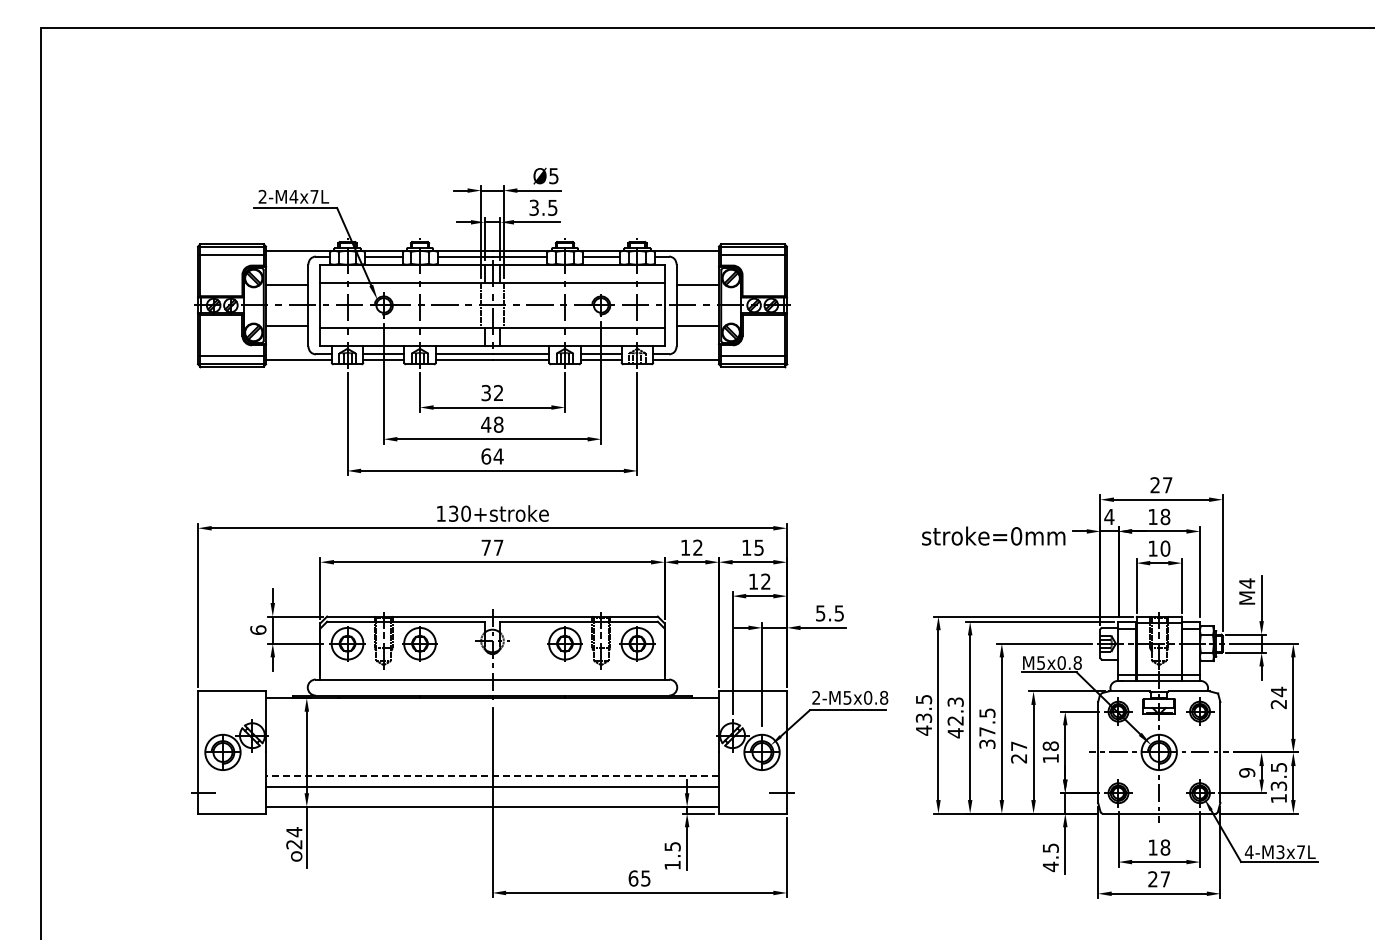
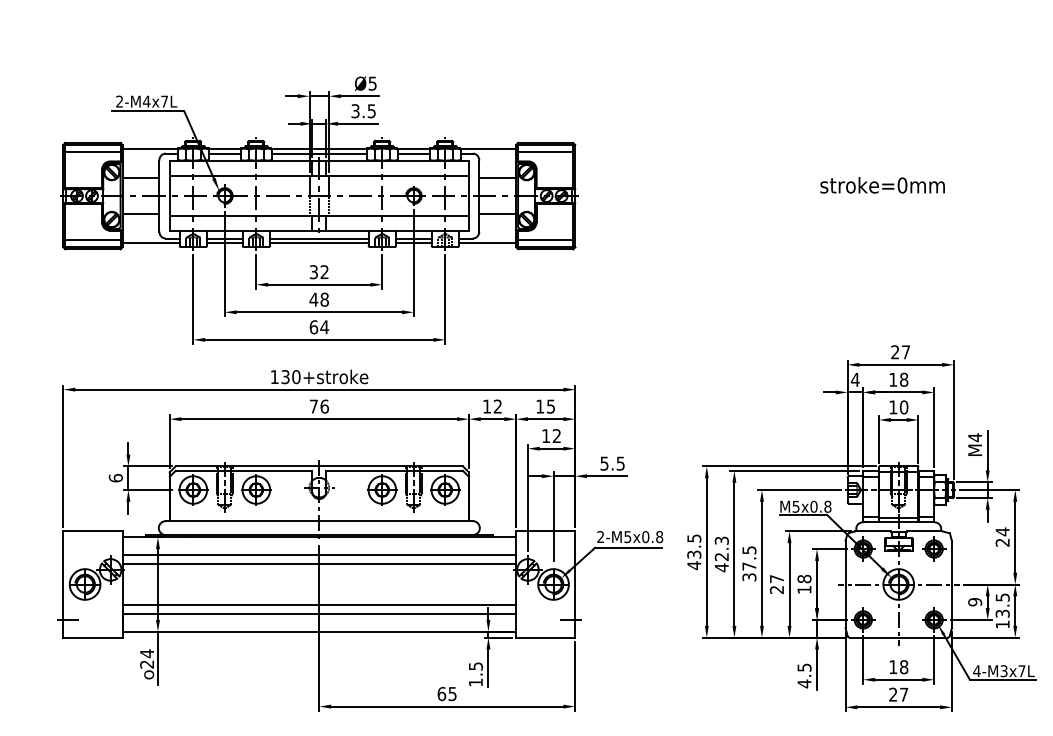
text: (993, 535) -> (882, 184), moved
text: (498, 547) -> (324, 406), 77 -> 76
line: (492, 718) -> (319, 554), added
line: (492, 728) -> (319, 563), added
line: (492, 776) -> (319, 605), dashed -> solid

